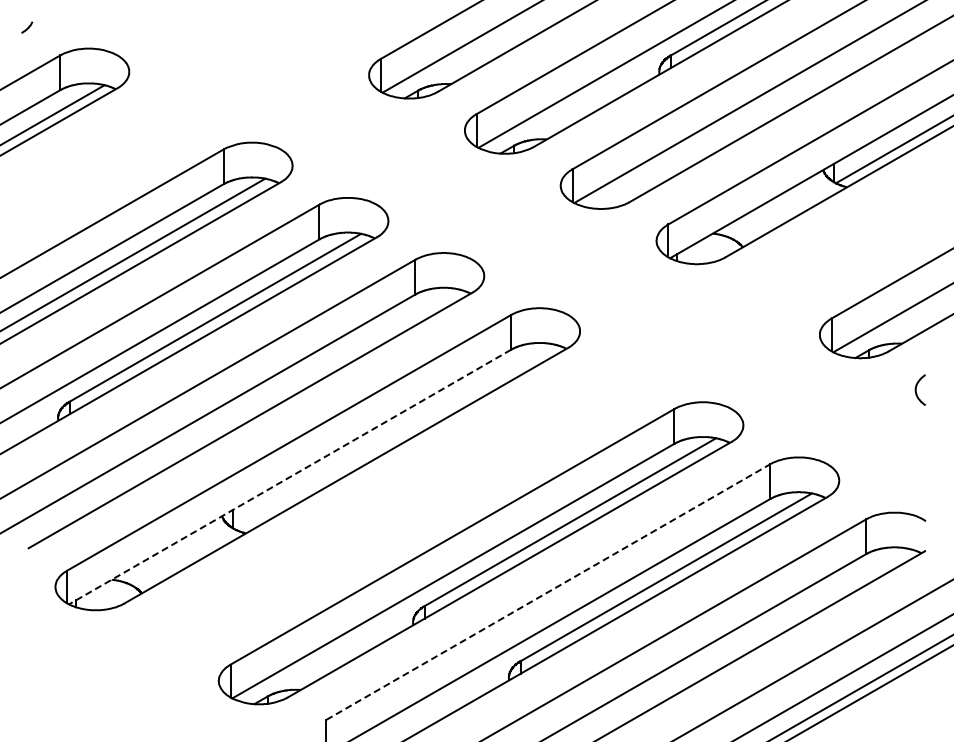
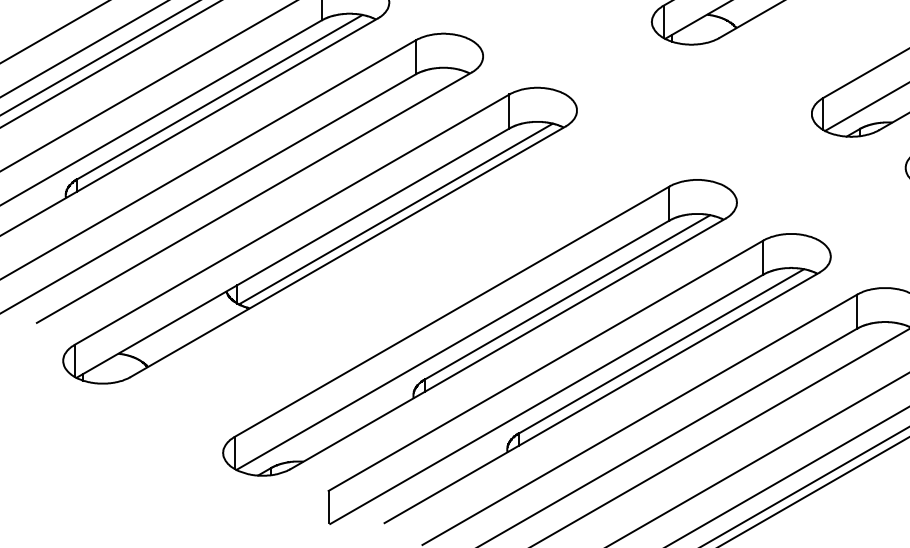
line: (394, 436) -> (395, 213), added
line: (289, 477) -> (292, 253), dashed -> solid
line: (548, 591) -> (546, 365), dashed -> solid

